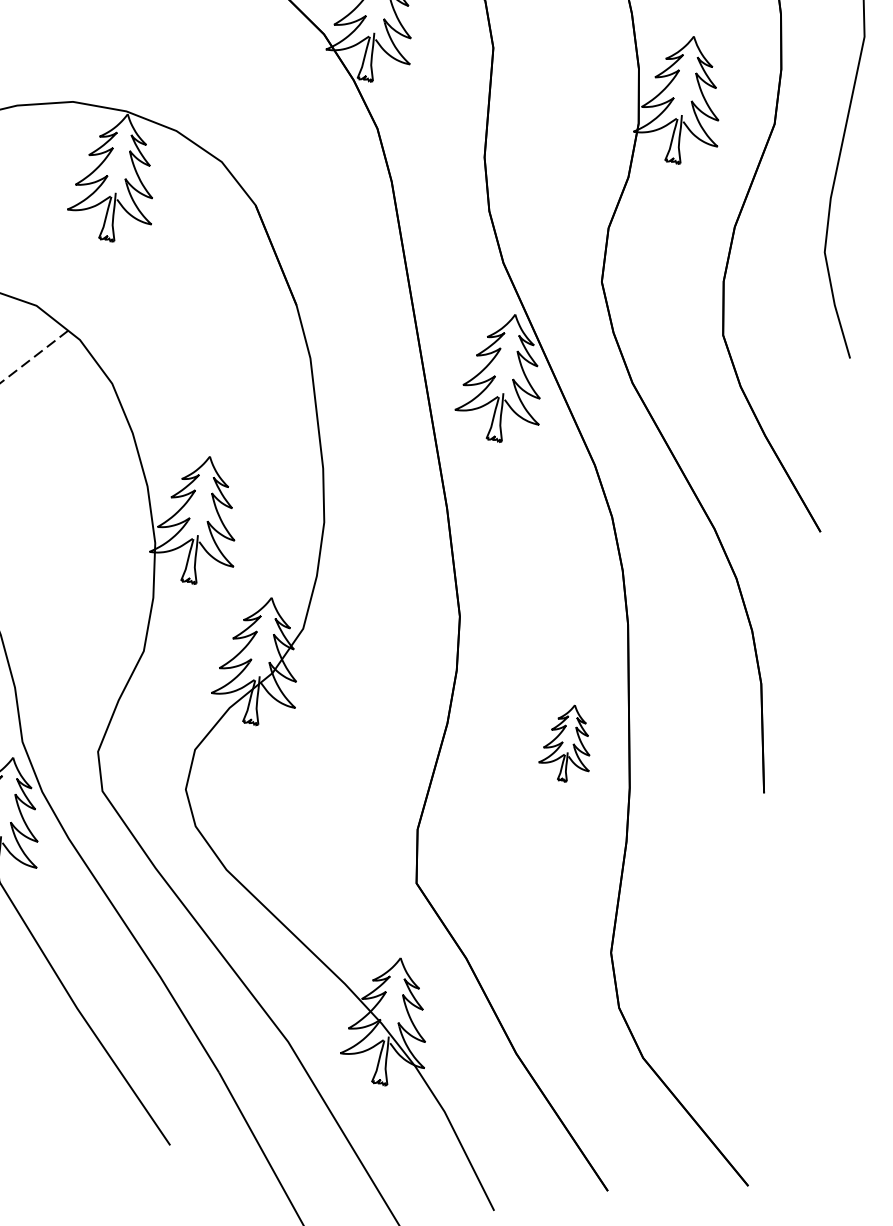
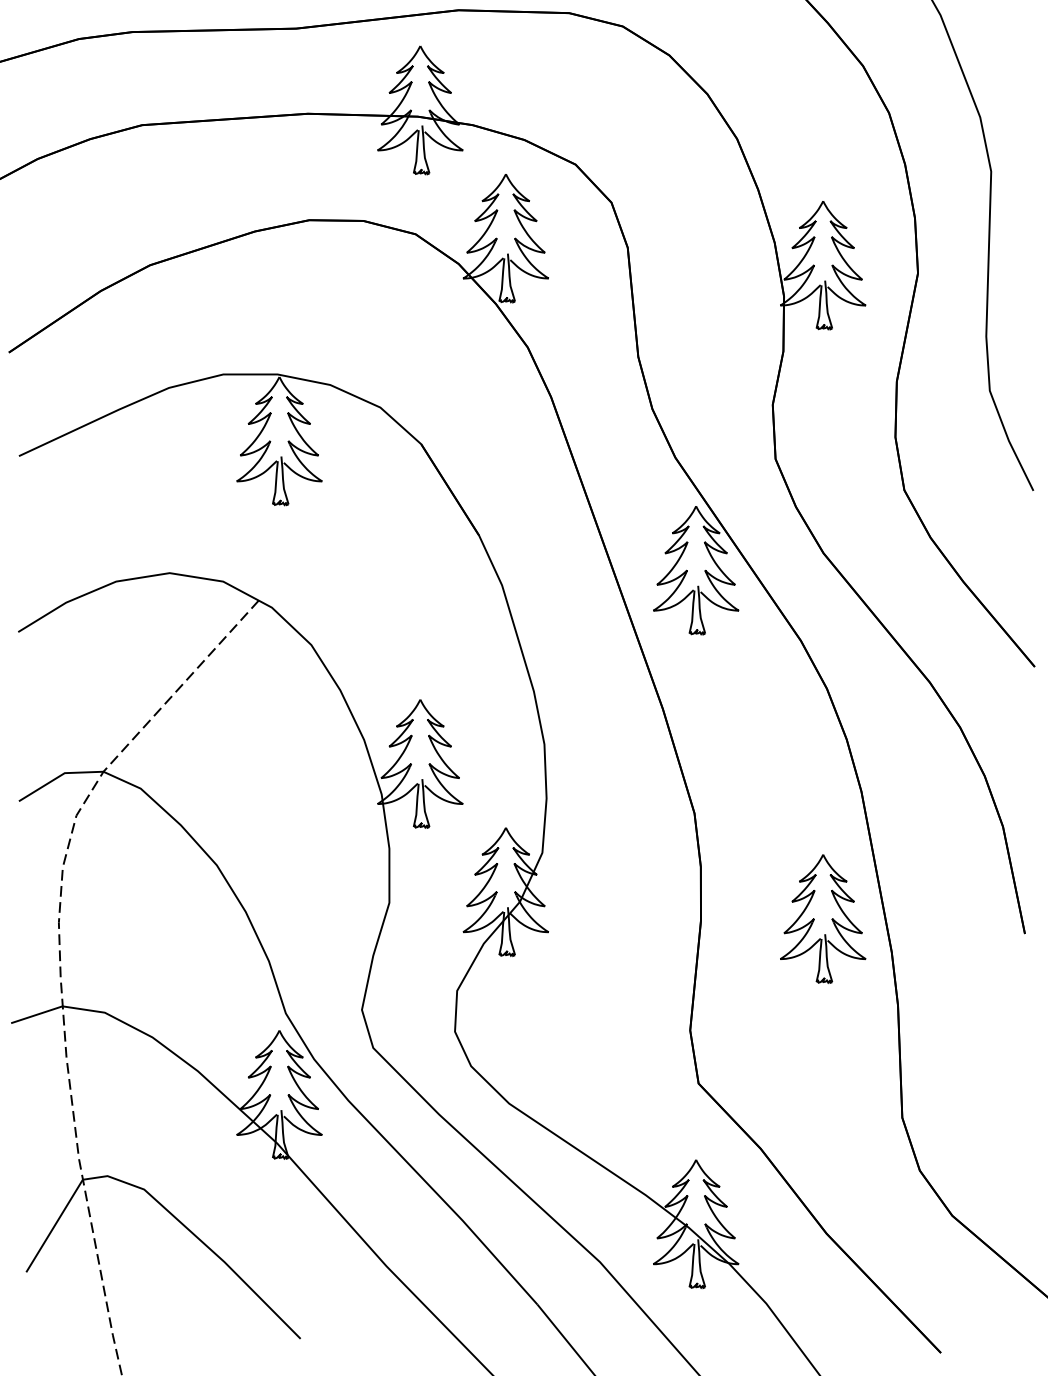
part: (568, 742) -> (823, 918), size x1.67

